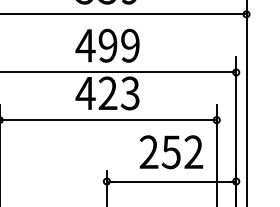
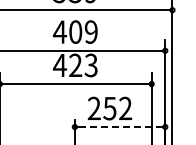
text: (107, 44) -> (75, 31), 499 -> 409
text: (170, 152) -> (109, 108), moved
line: (172, 182) -> (120, 127), solid -> dashed

